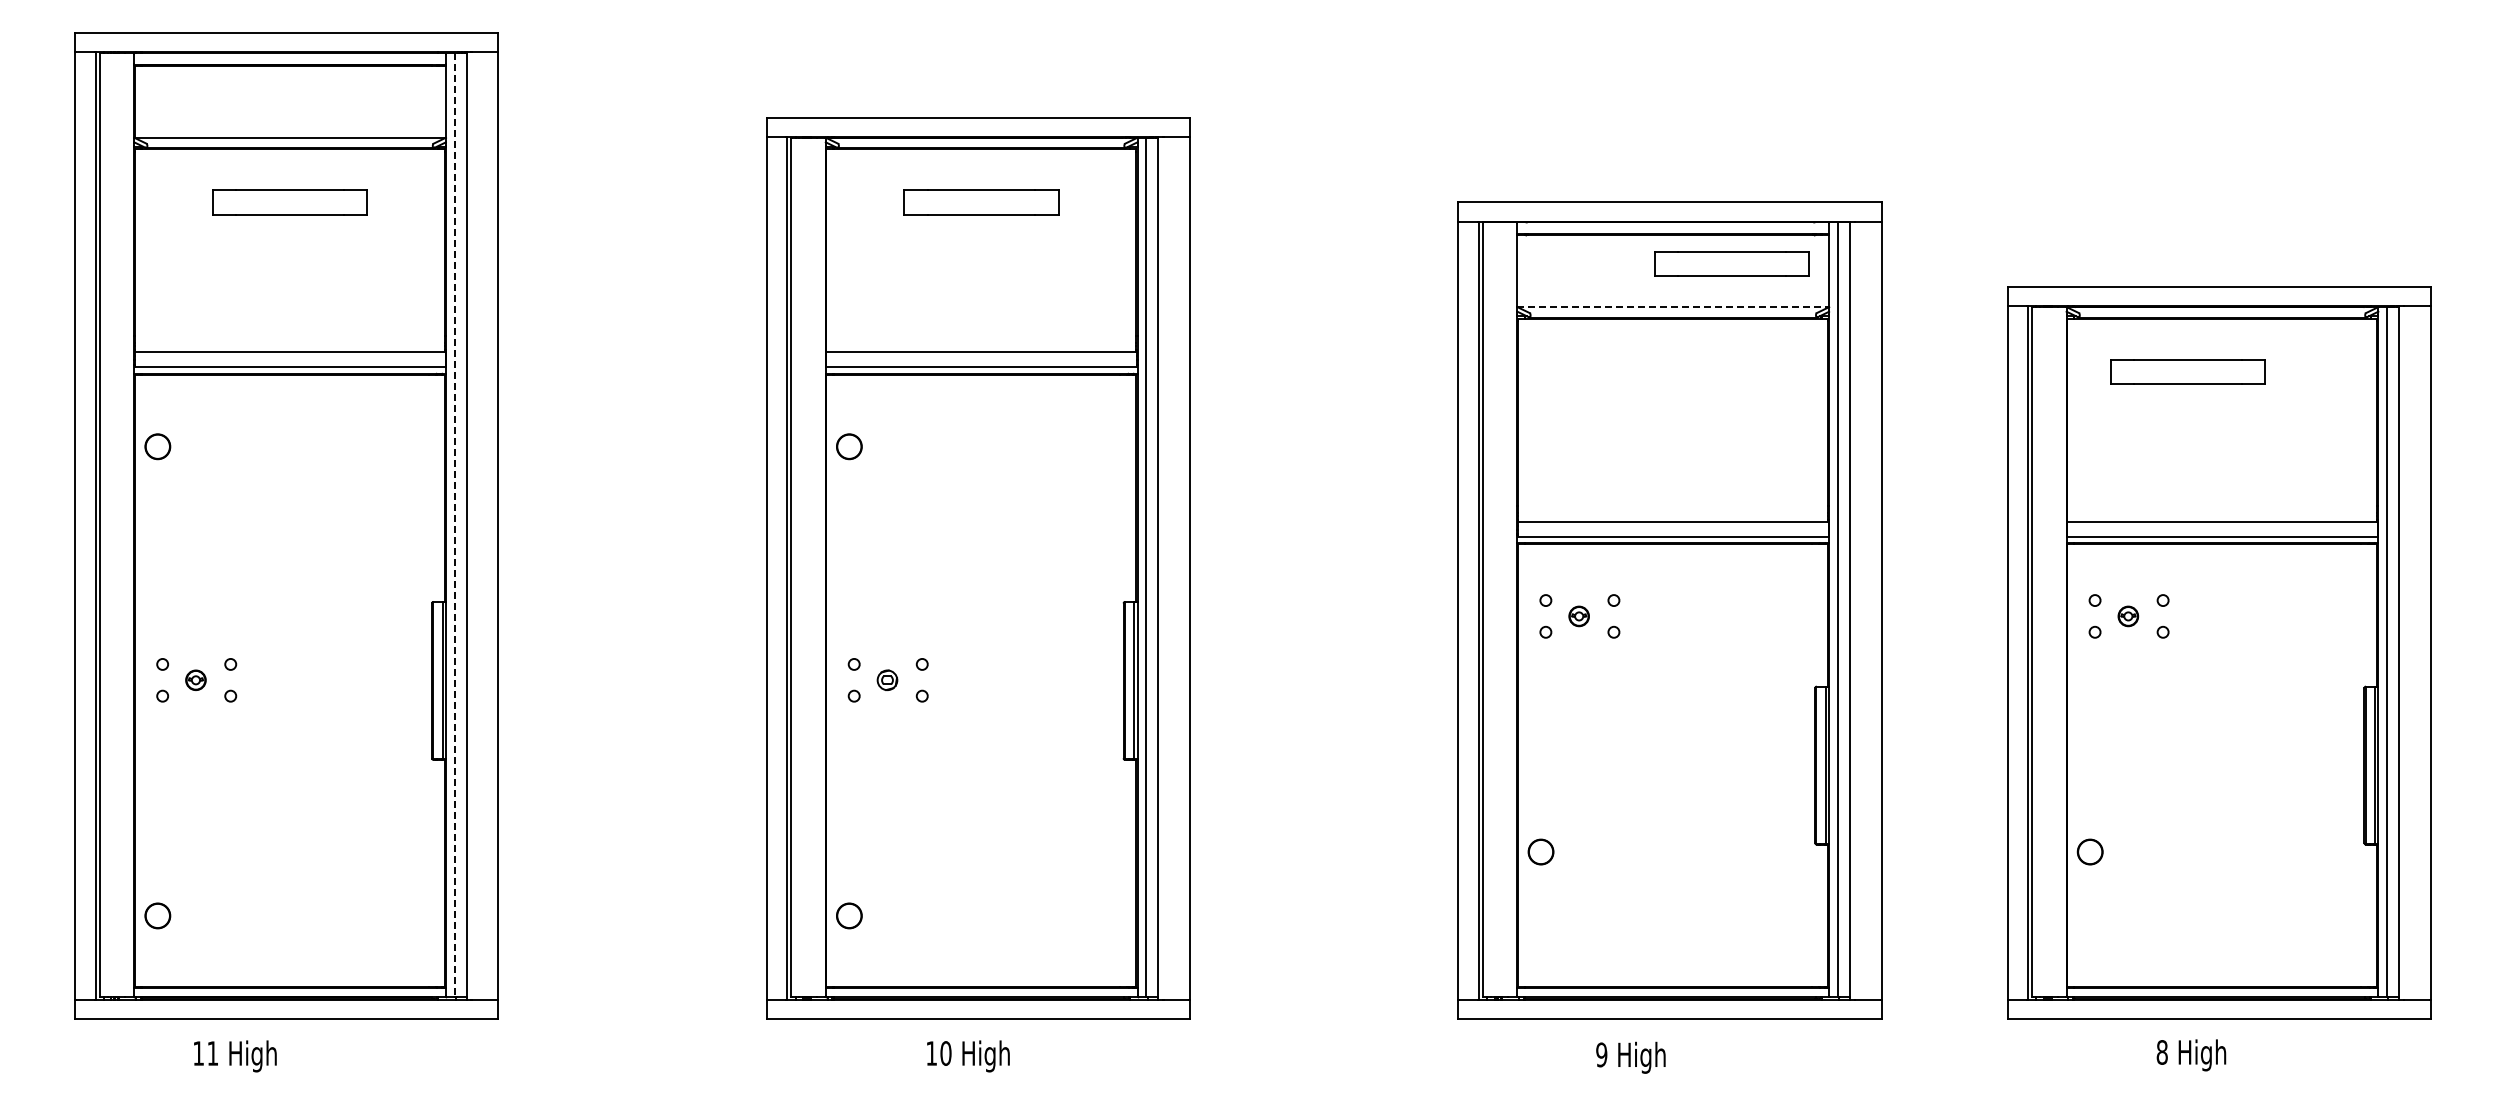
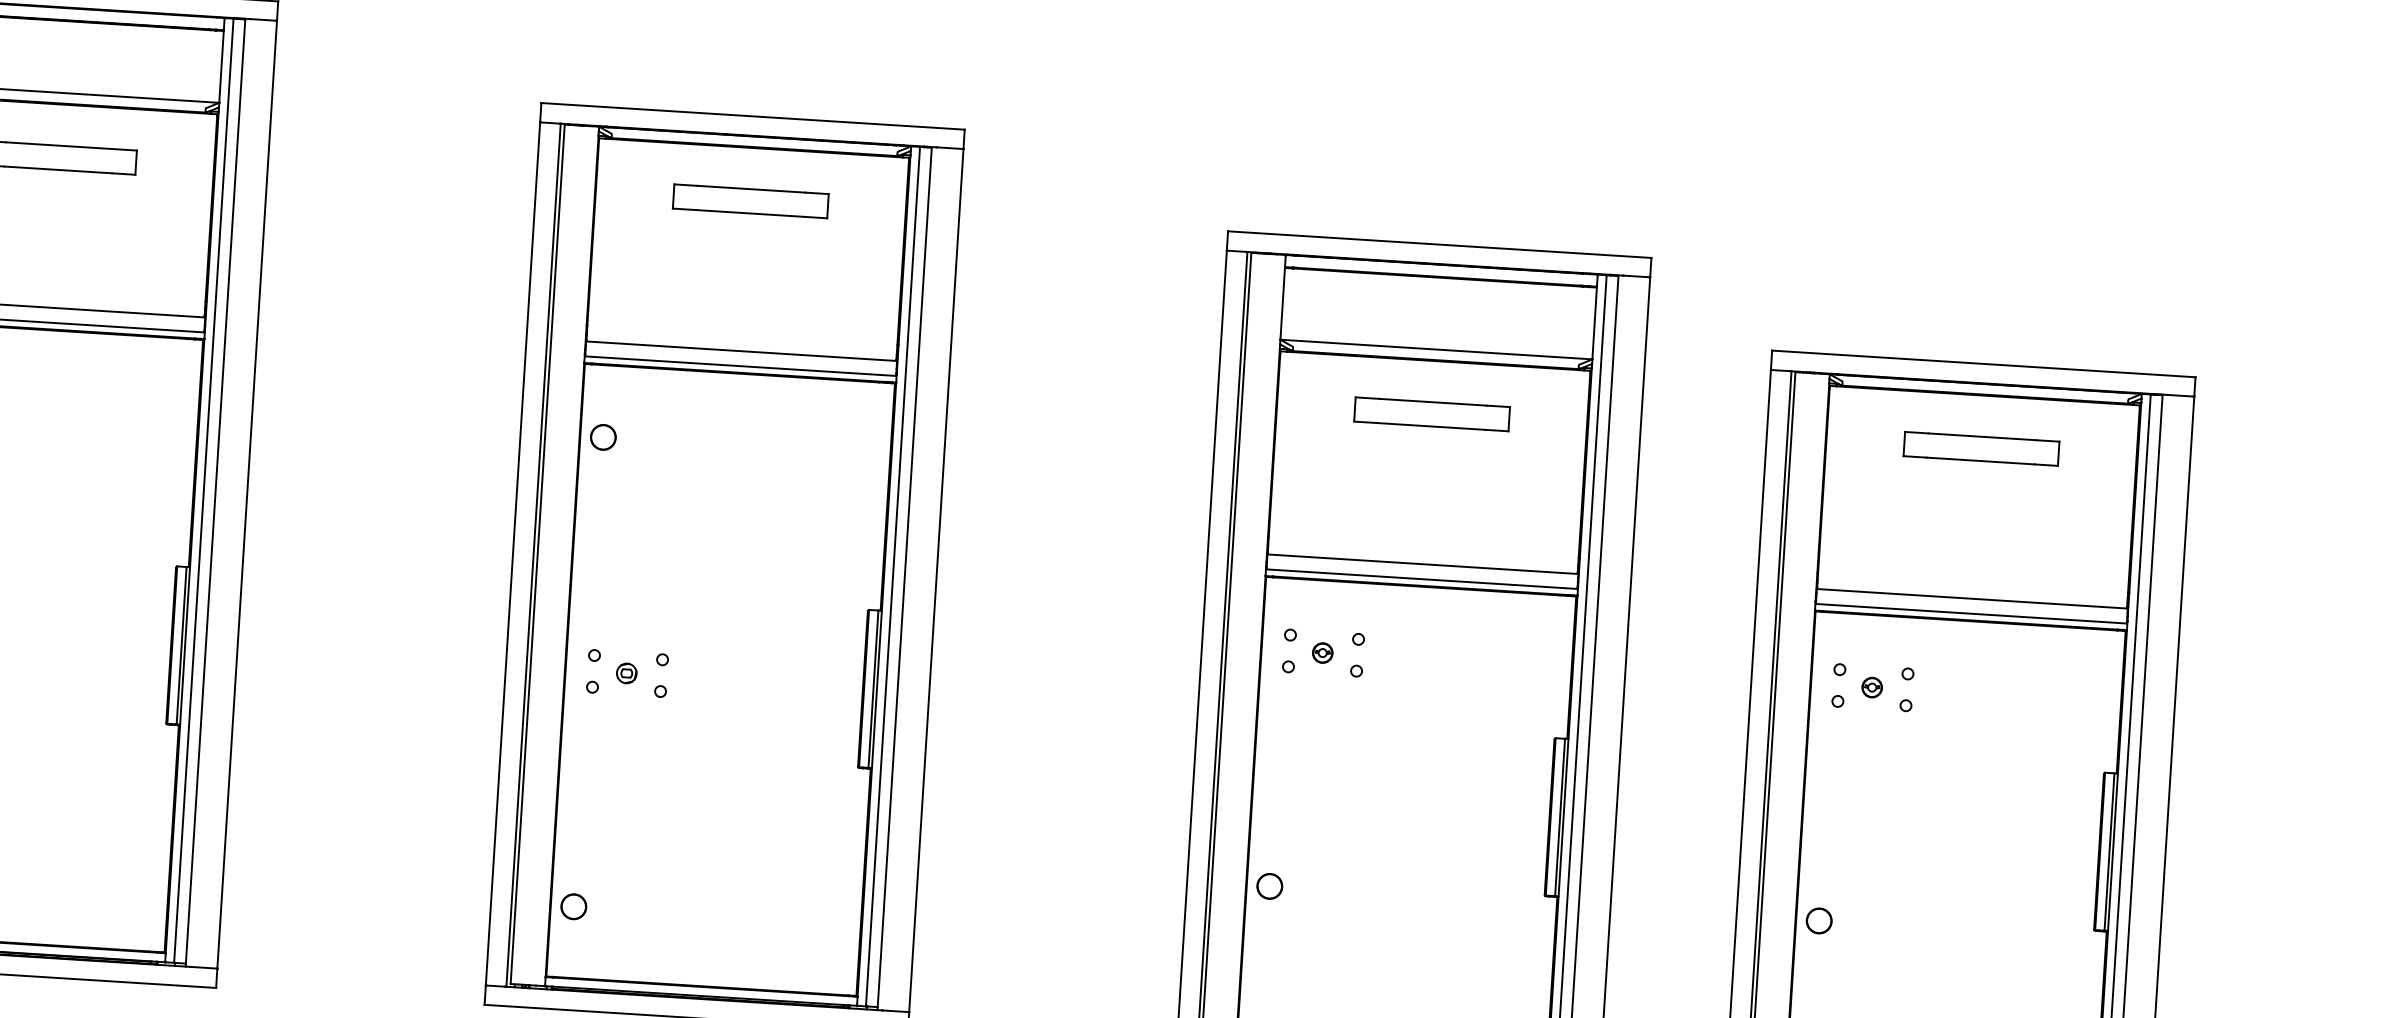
part: (1731, 263) -> (1431, 413), moved
line: (1673, 307) -> (1436, 349), dashed -> solid
part: (2187, 371) -> (1980, 448), moved
line: (454, 524) -> (203, 490), dashed -> solid

